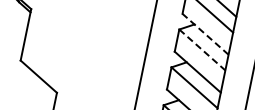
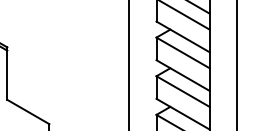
line: (205, 34) -> (183, 37), dashed -> solid
line: (202, 50) -> (183, 53), dashed -> solid

